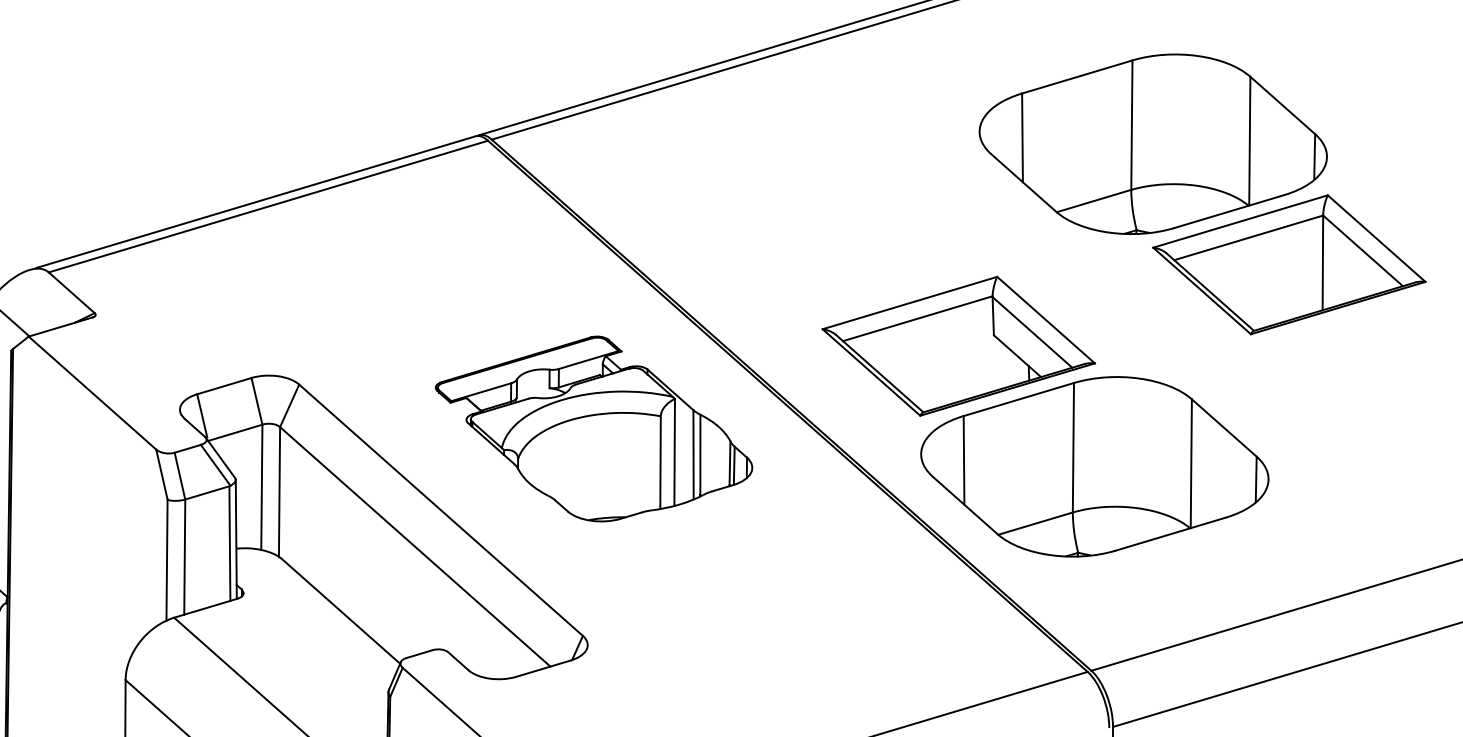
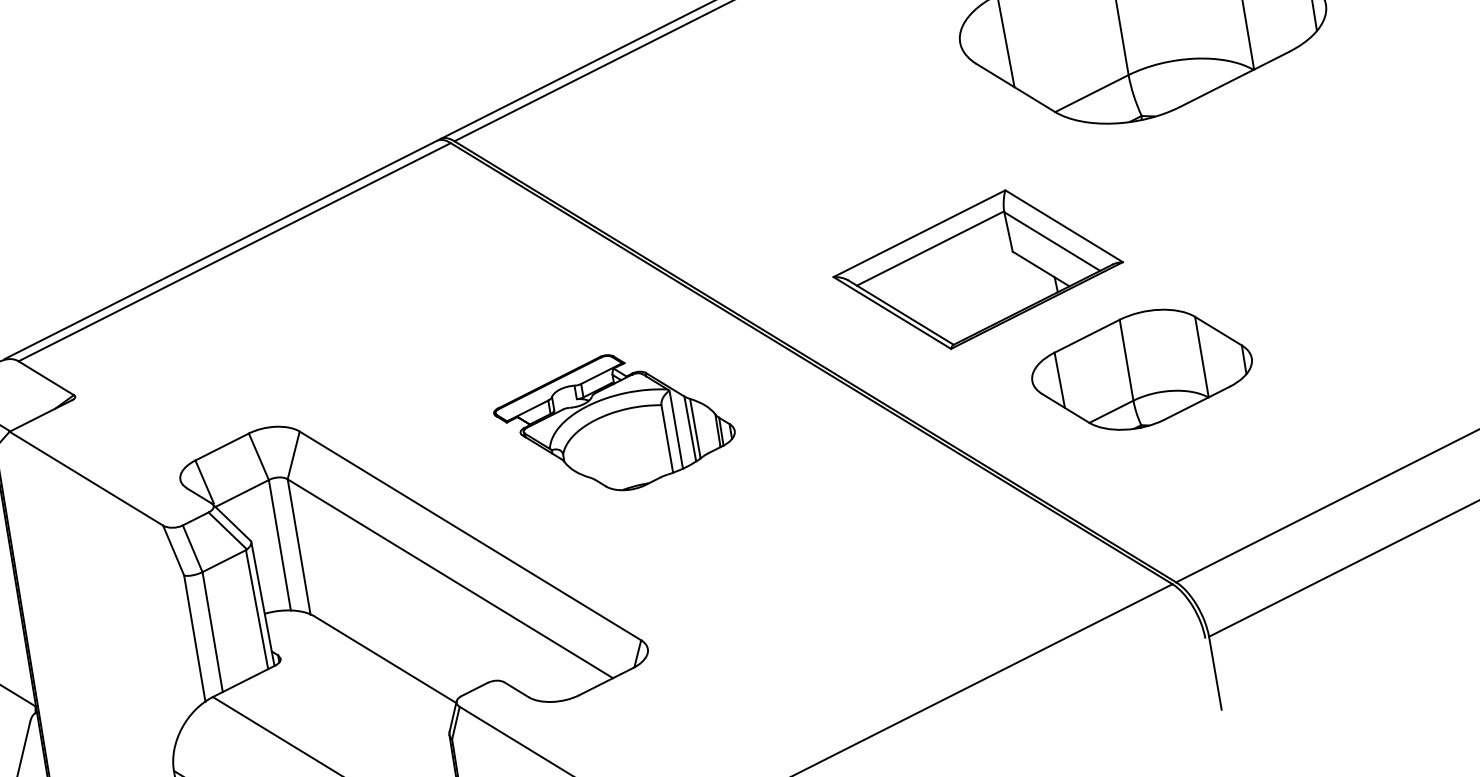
part: (1289, 264) -> (1306, 123), removed
part: (594, 428) -> (614, 422), size x0.7
part: (1094, 466) -> (1141, 369), size x0.6

